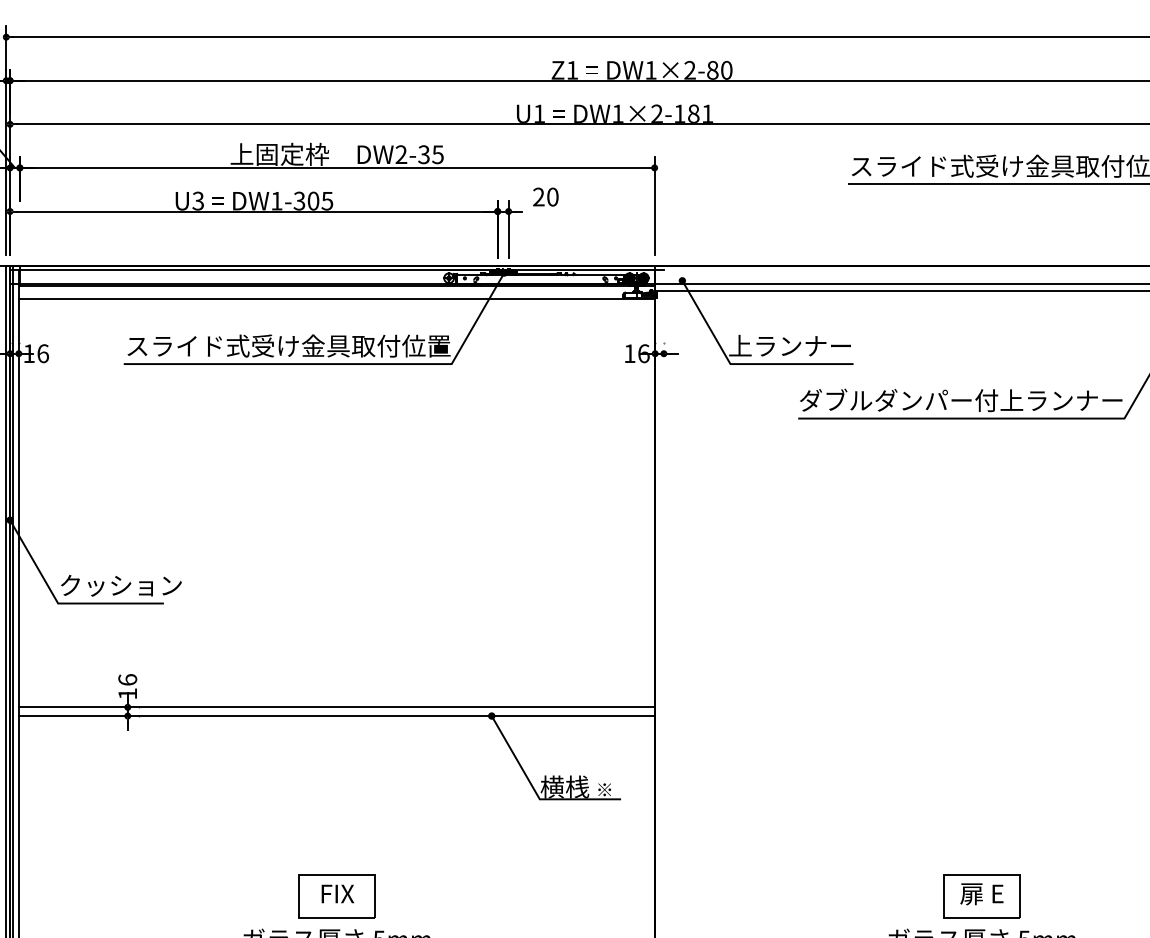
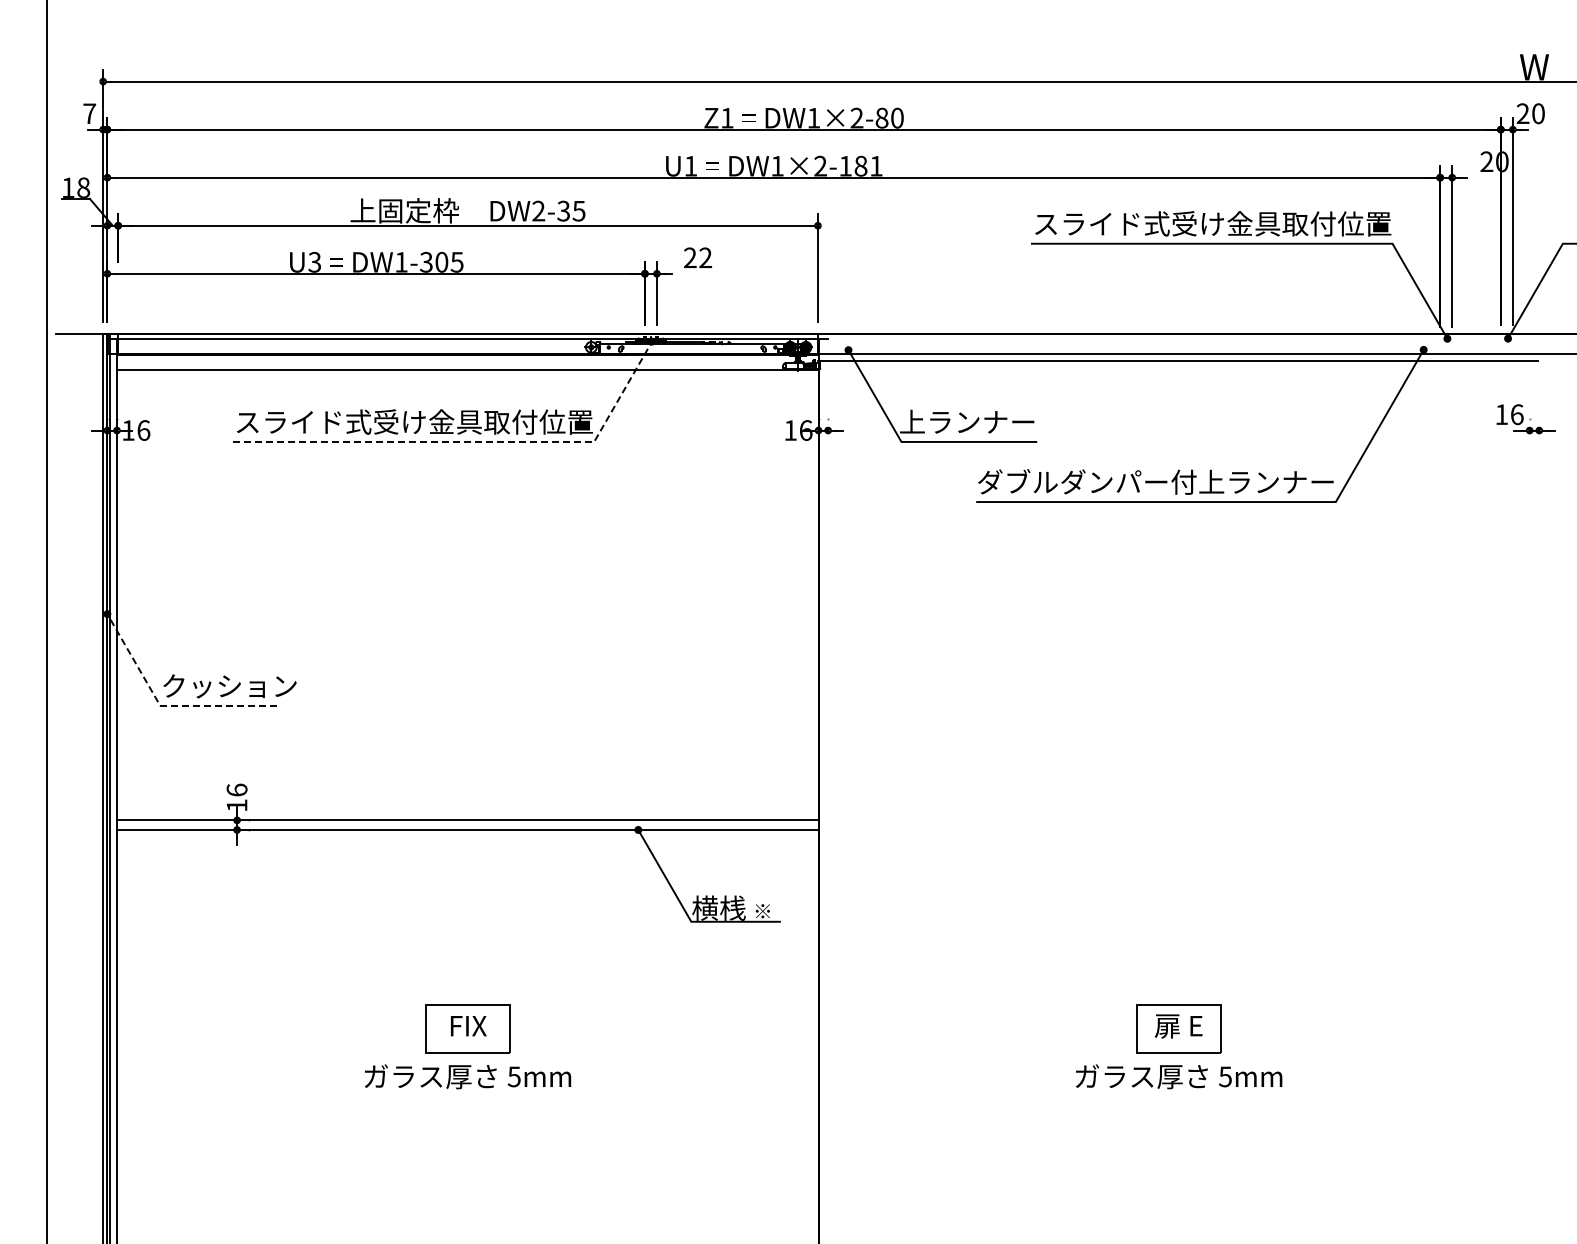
text: (552, 196) -> (705, 257), 20 -> 22
line: (341, 363) -> (472, 441), solid -> dashed
line: (61, 603) -> (164, 705), solid -> dashed

